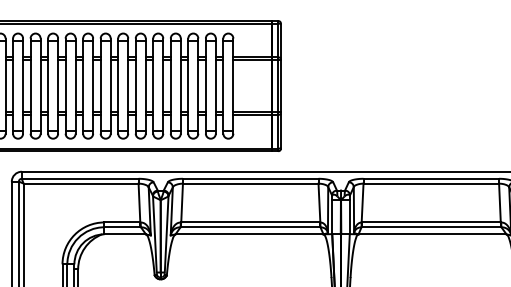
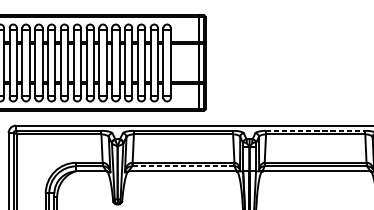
line: (431, 178) -> (315, 130), solid -> dashed
line: (250, 227) -> (183, 166), solid -> dashed

